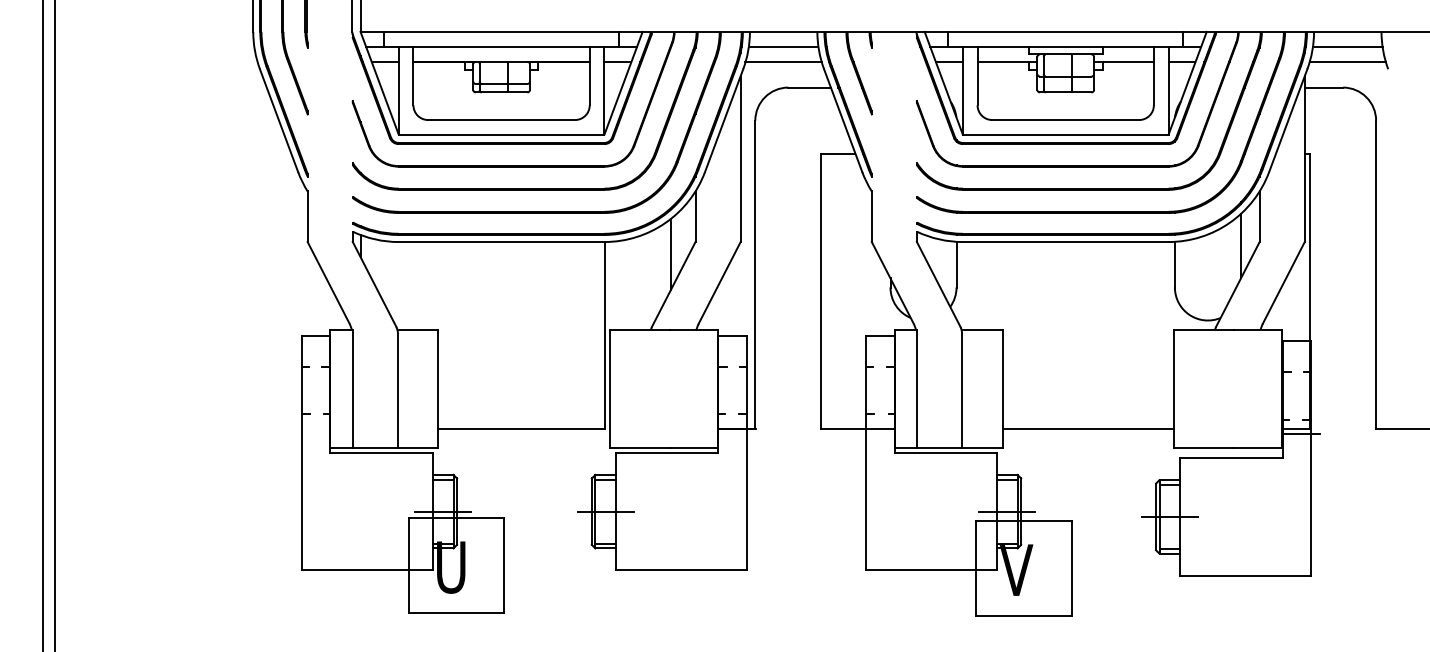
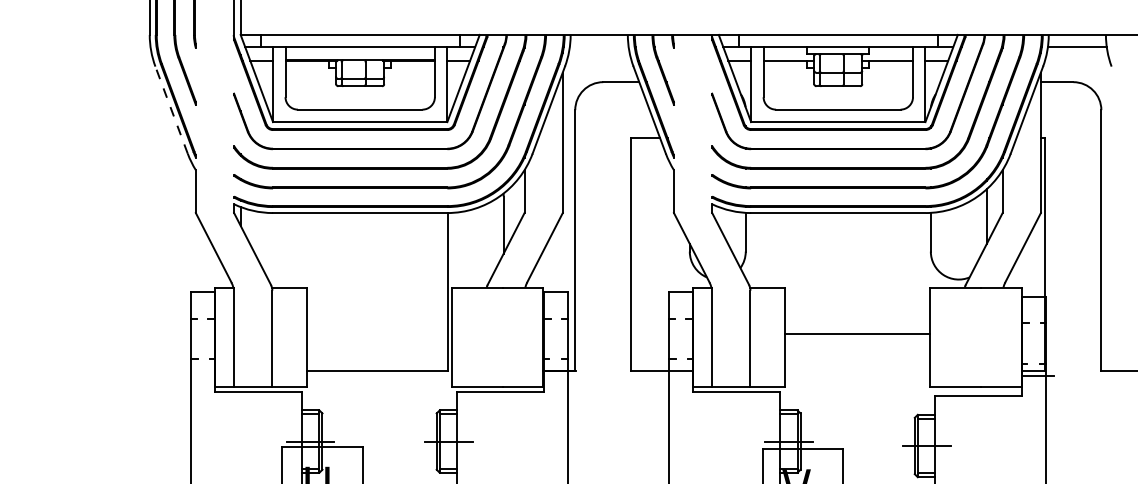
line: (783, 46) -> (599, 47), removed
line: (783, 62) -> (599, 60), removed
line: (1347, 62) -> (1077, 60), removed
line: (279, 120) -> (171, 110), solid -> dashed
line: (1087, 428) -> (856, 333), moved

